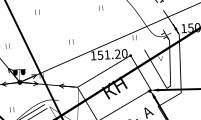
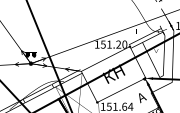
fill: (145, 46) -> (143, 39), added
fill: (61, 96) -> (66, 78), added

